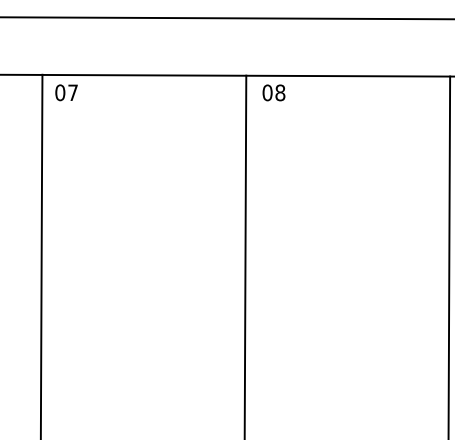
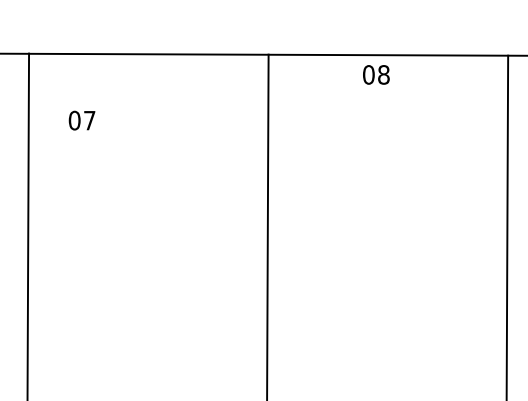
text: (66, 92) -> (81, 120), moved
text: (273, 92) -> (375, 74), moved

